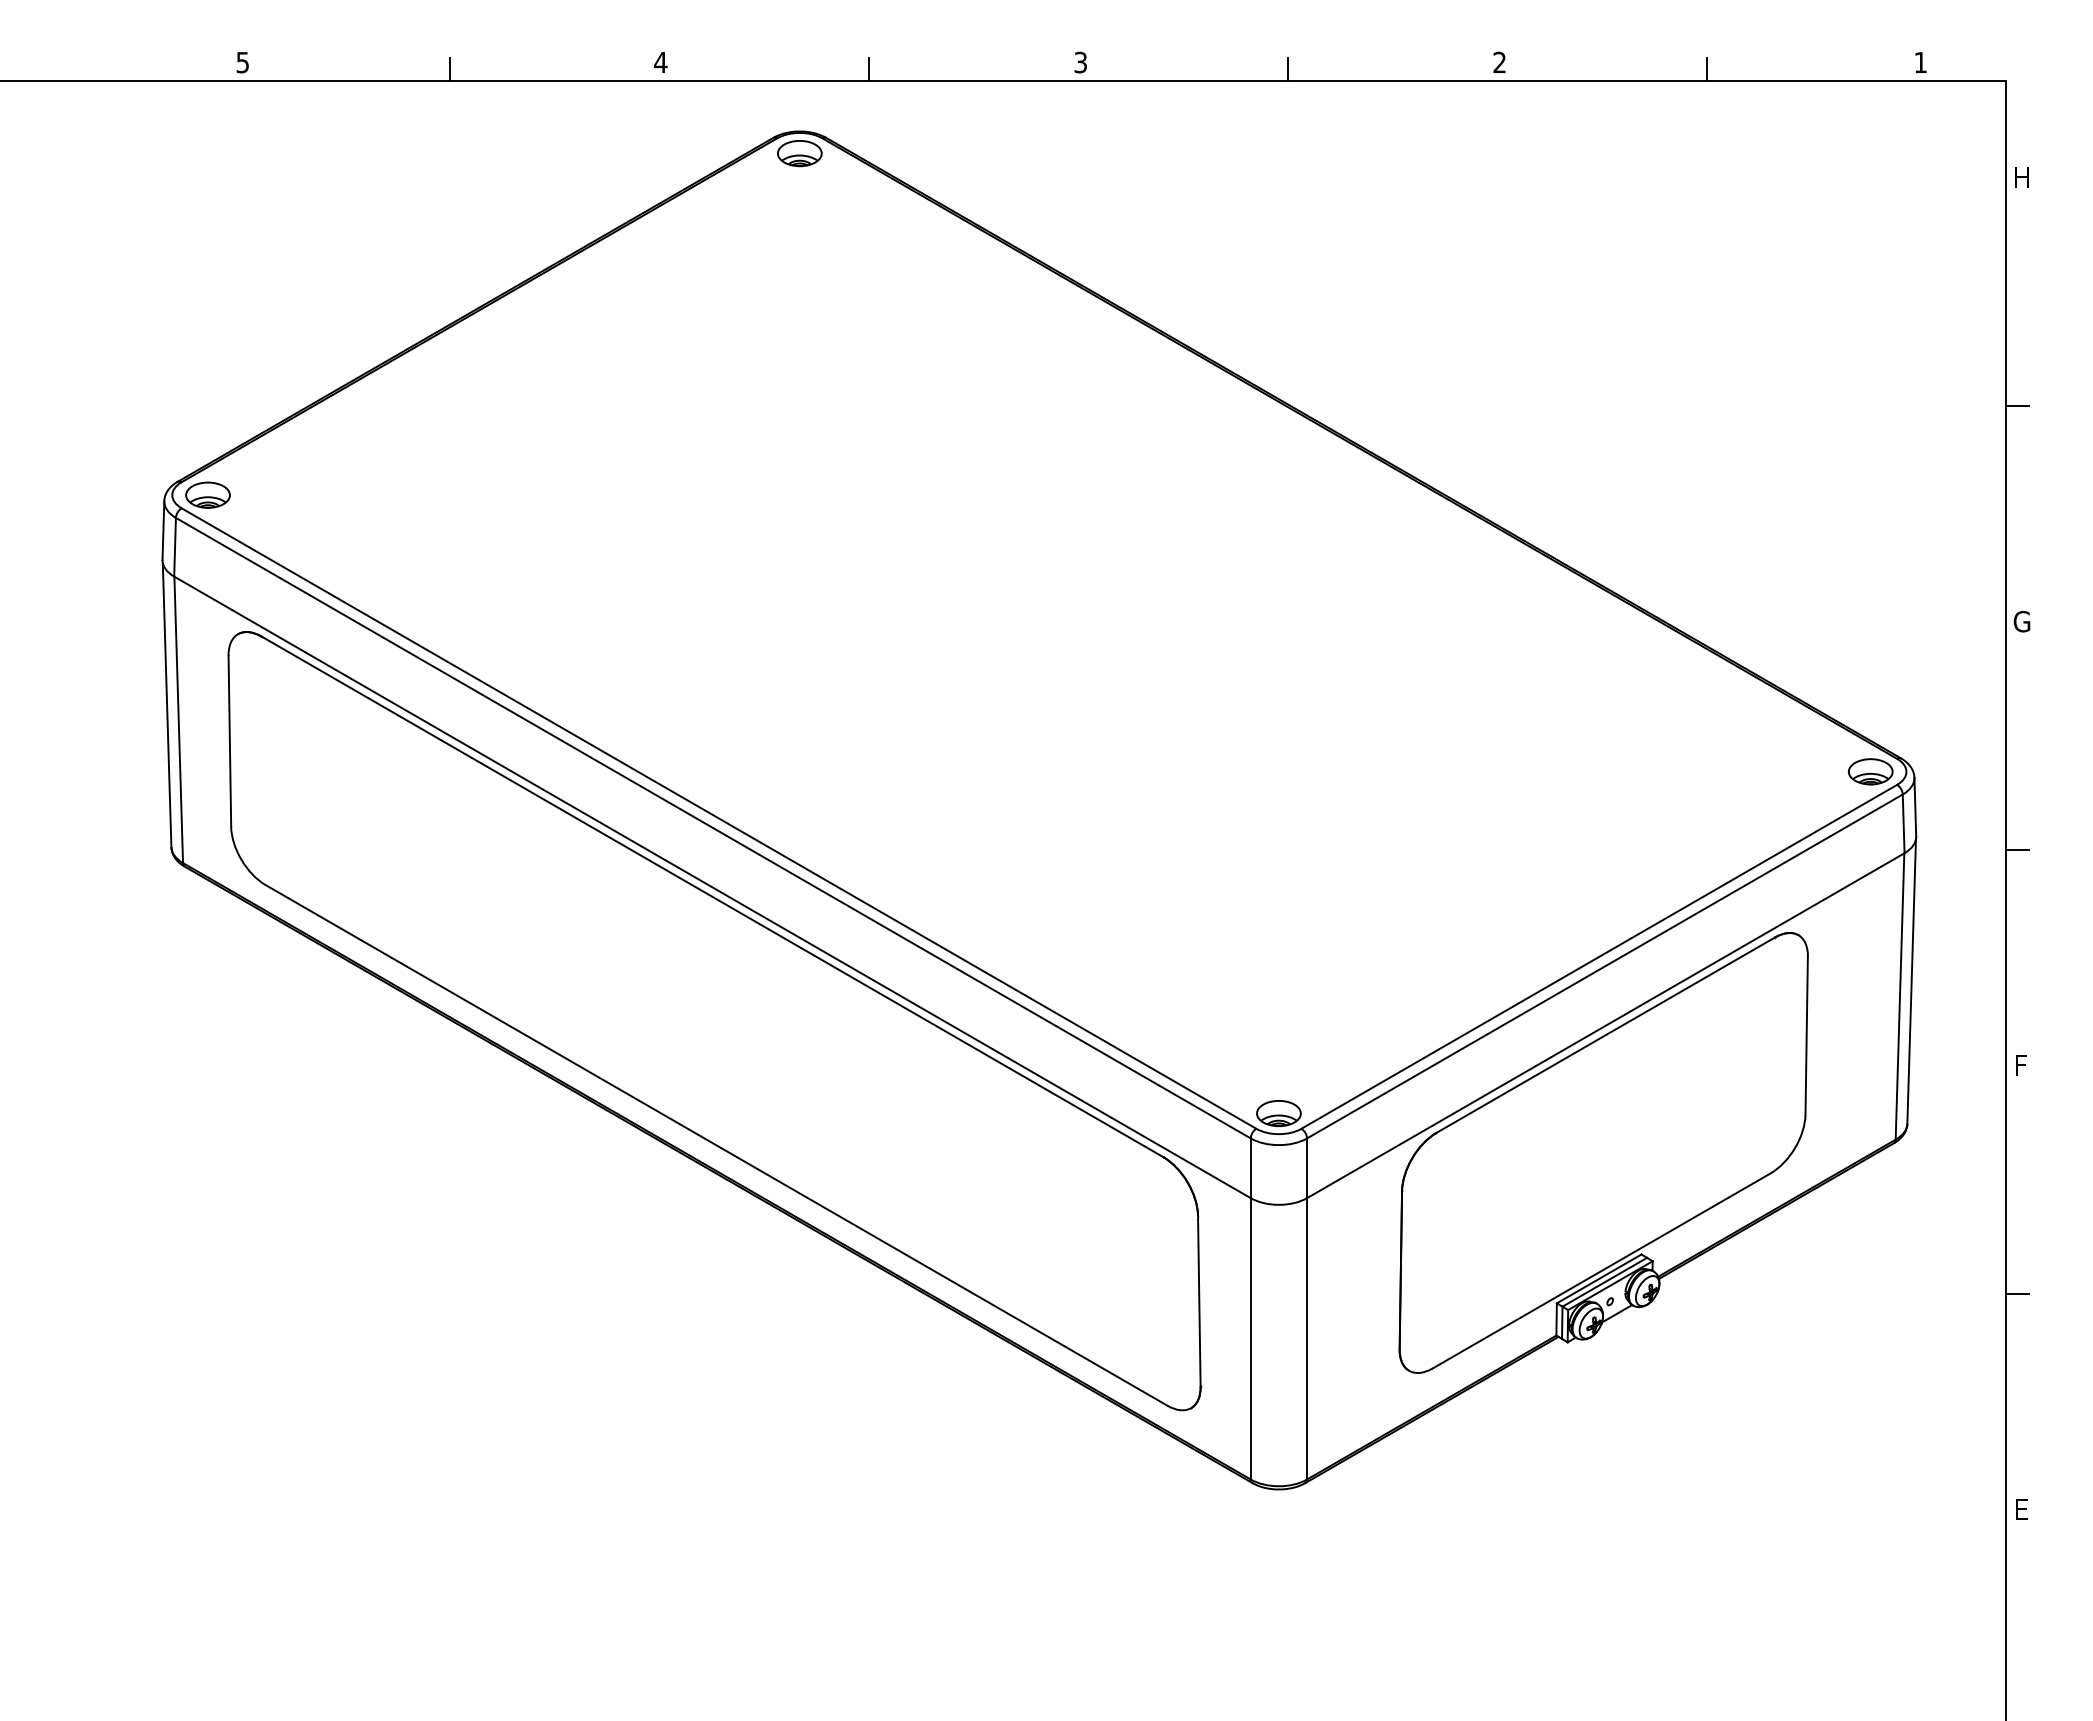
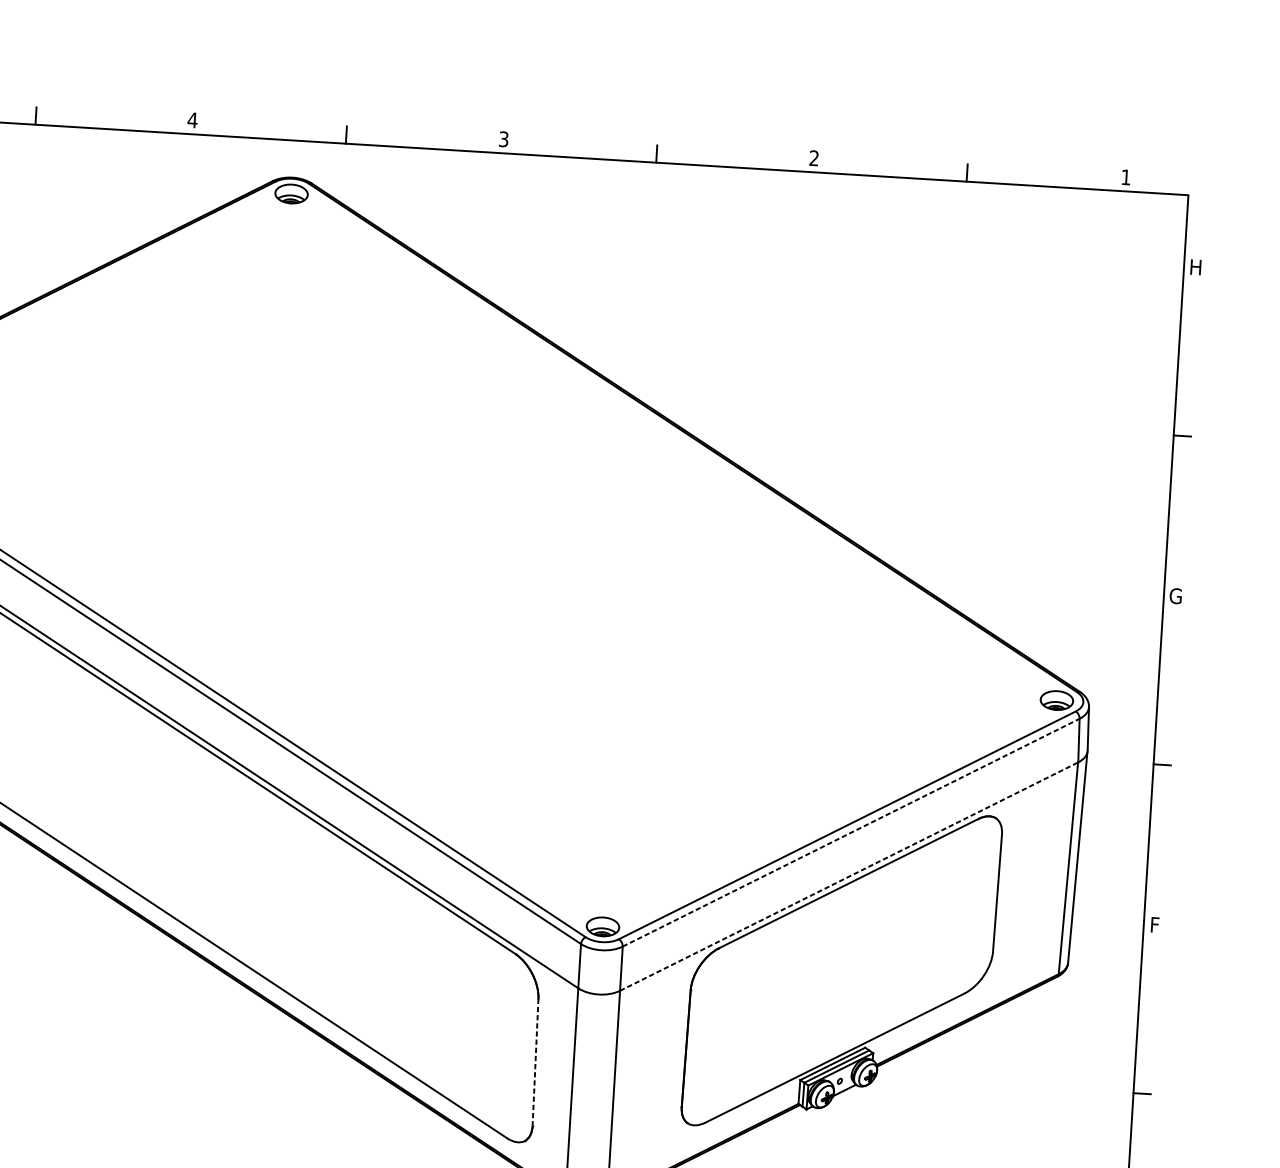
line: (1604, 966) -> (850, 832), solid -> dashed
line: (1605, 1025) -> (848, 876), solid -> dashed
line: (1199, 1301) -> (535, 1062), solid -> dashed

